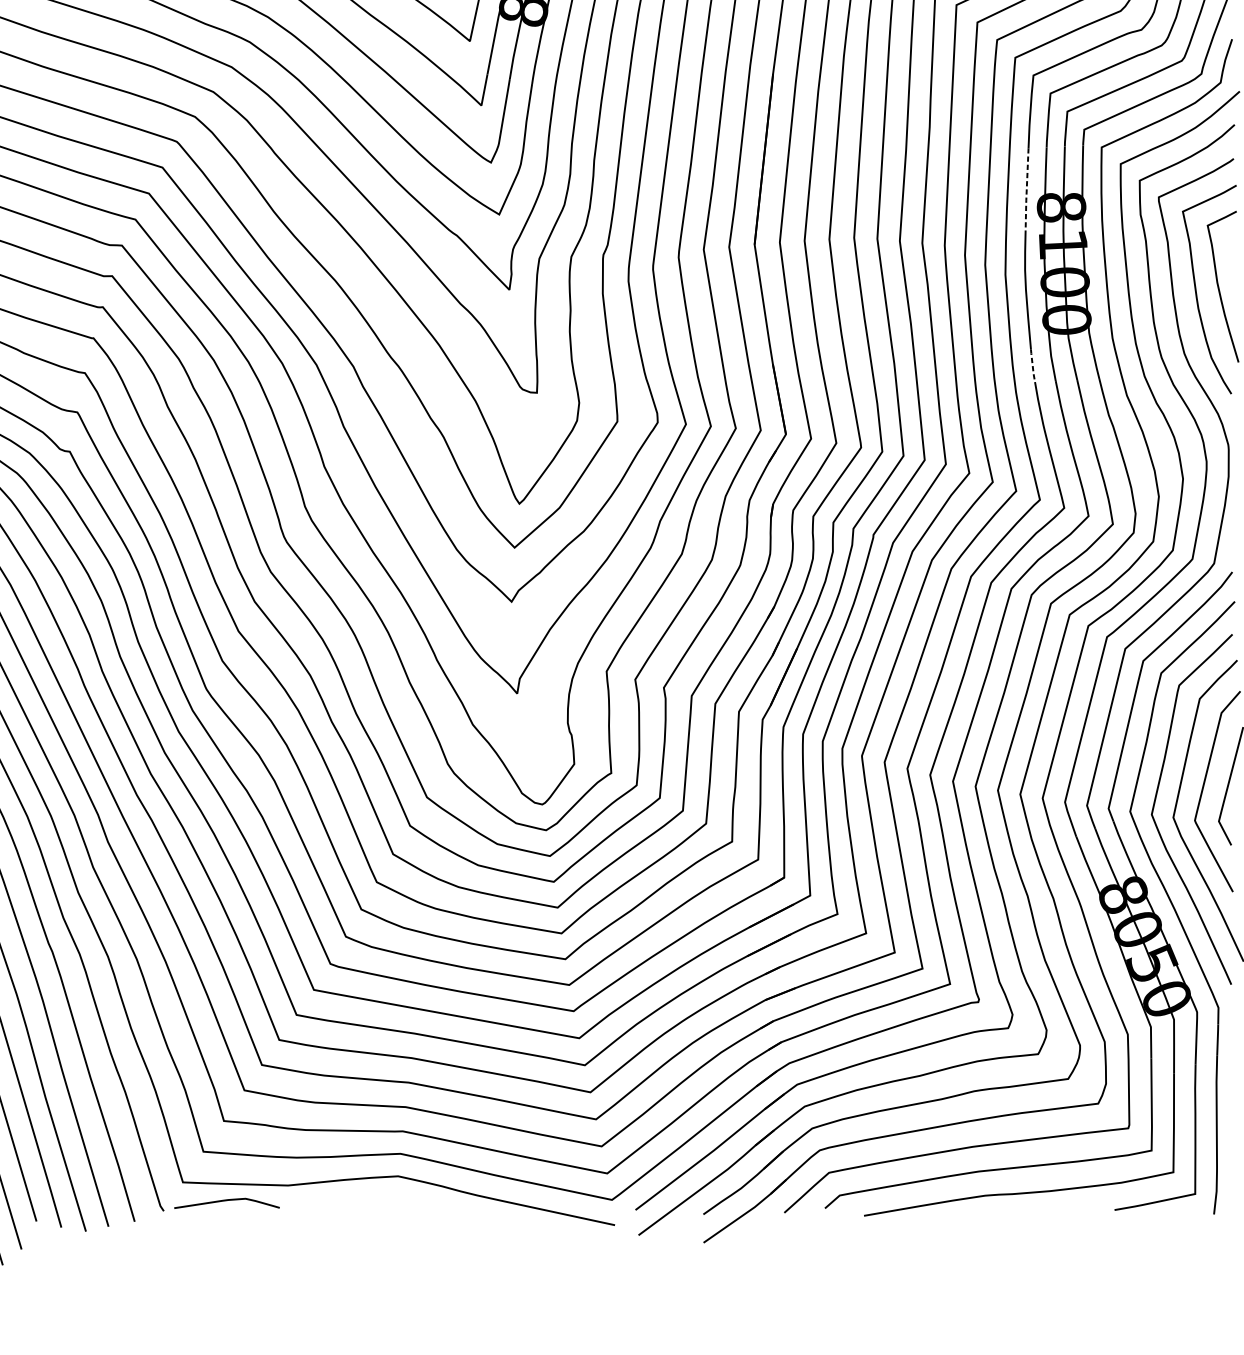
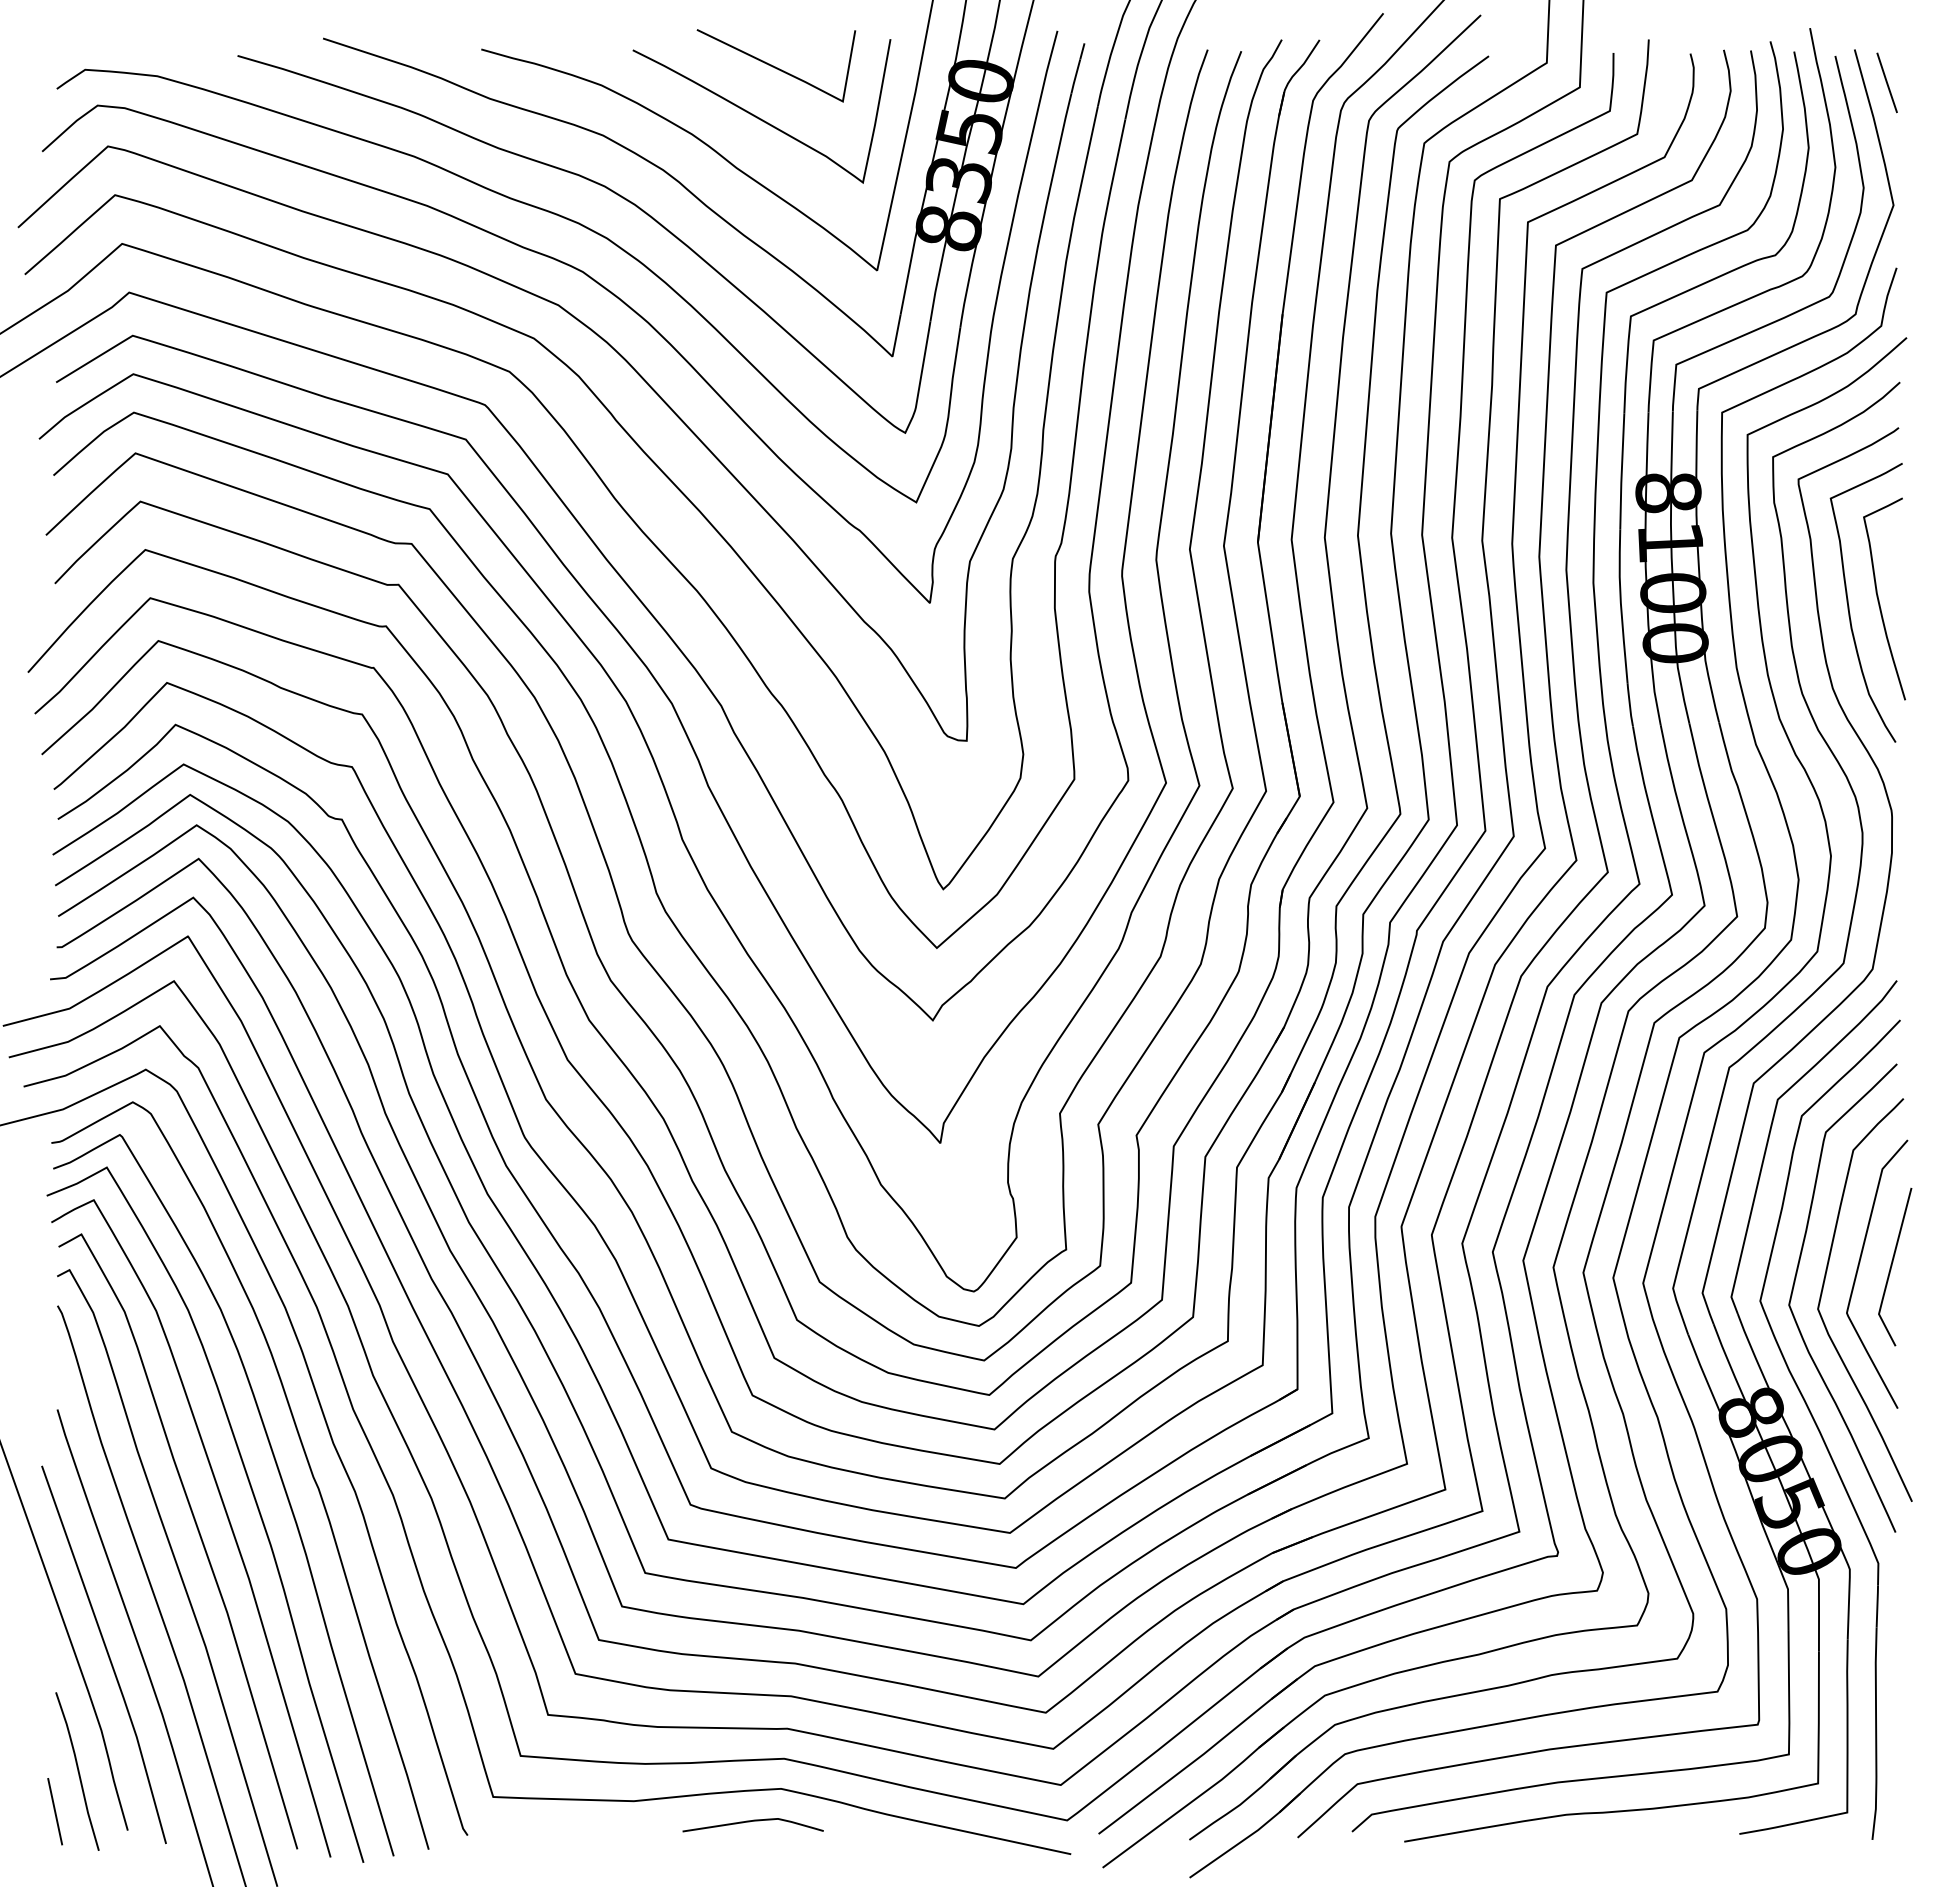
line: (1026, 192) -> (1621, 472), dashed -> solid
line: (1032, 366) -> (1629, 705), dashed -> solid
curve: (225, 1201) -> (750, 1822), moved

